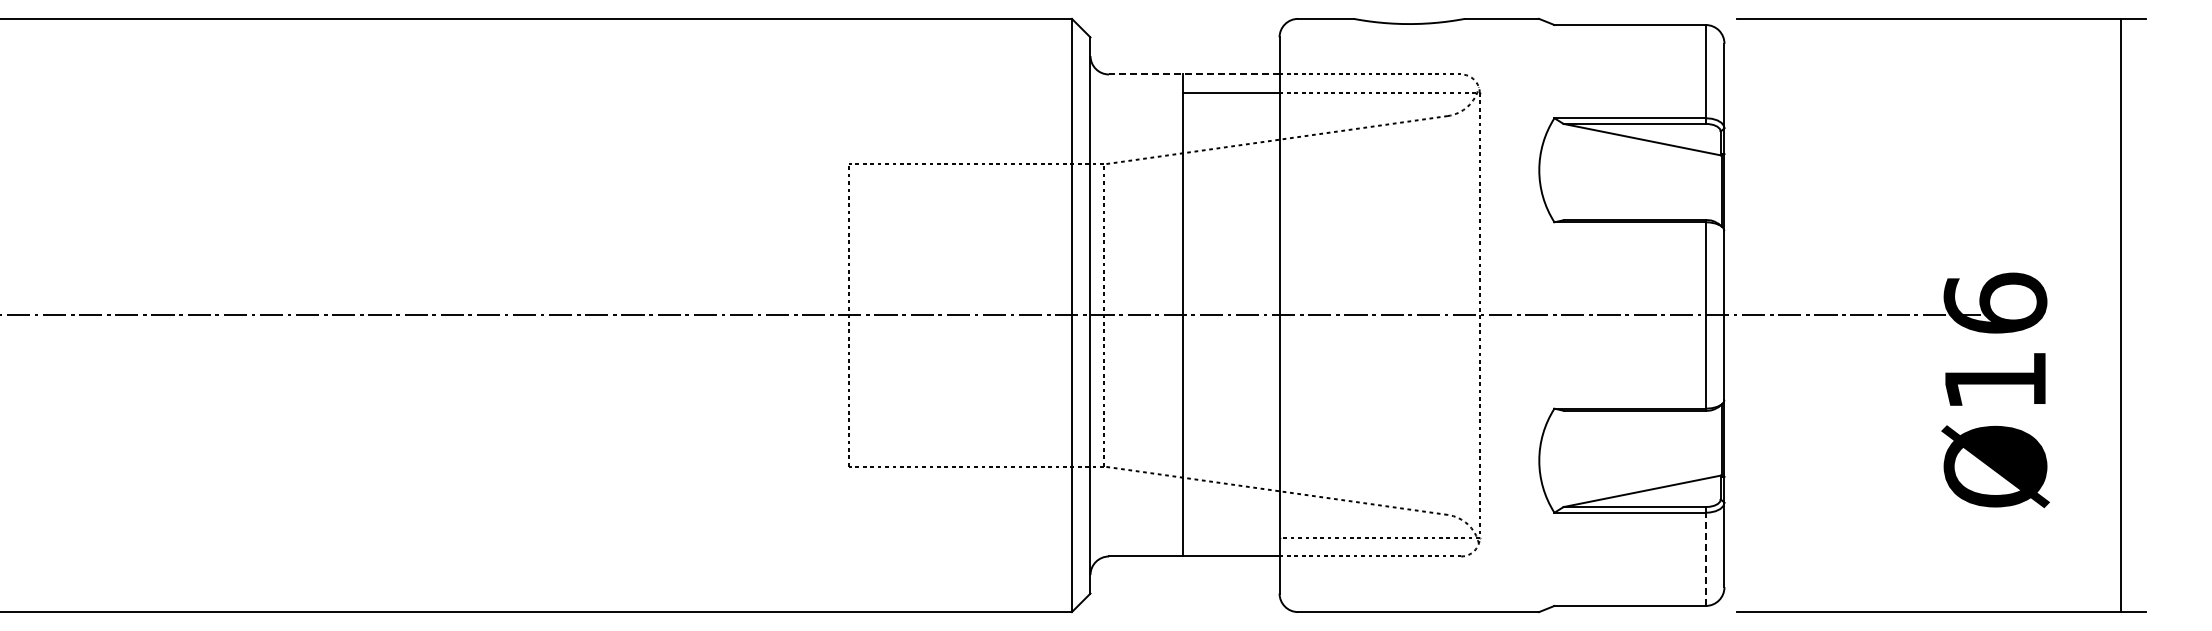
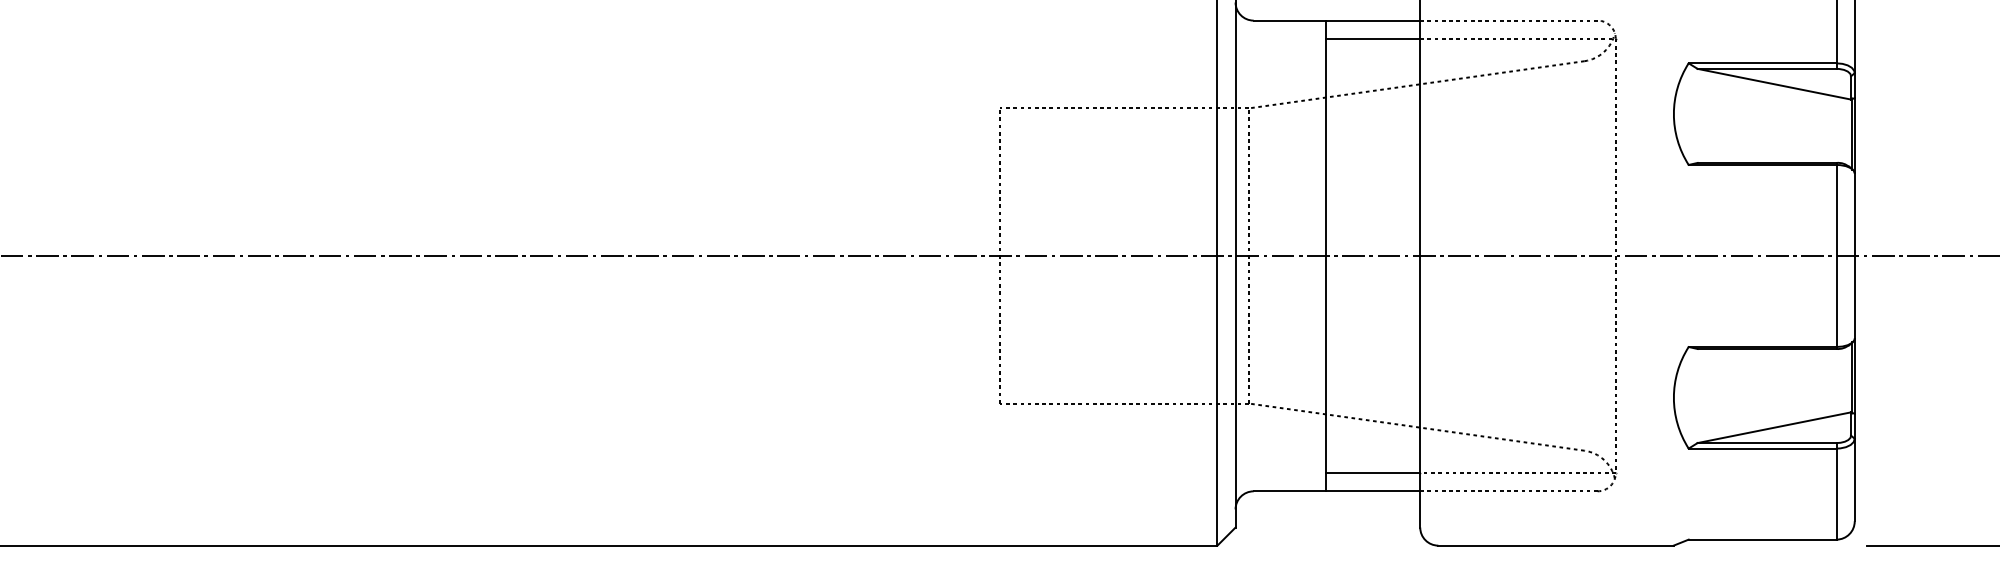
line: (1193, 74) -> (1336, 20), dashed -> solid
line: (1231, 537) -> (1373, 472), added
line: (1705, 559) -> (1836, 494), dashed -> solid

